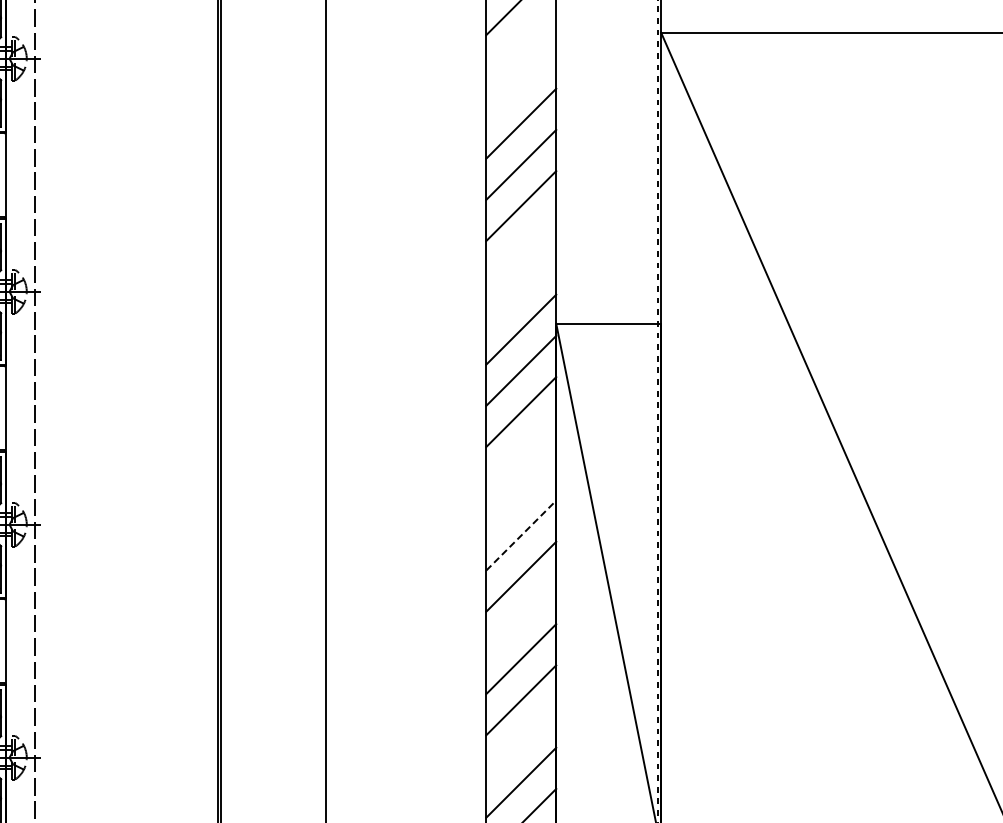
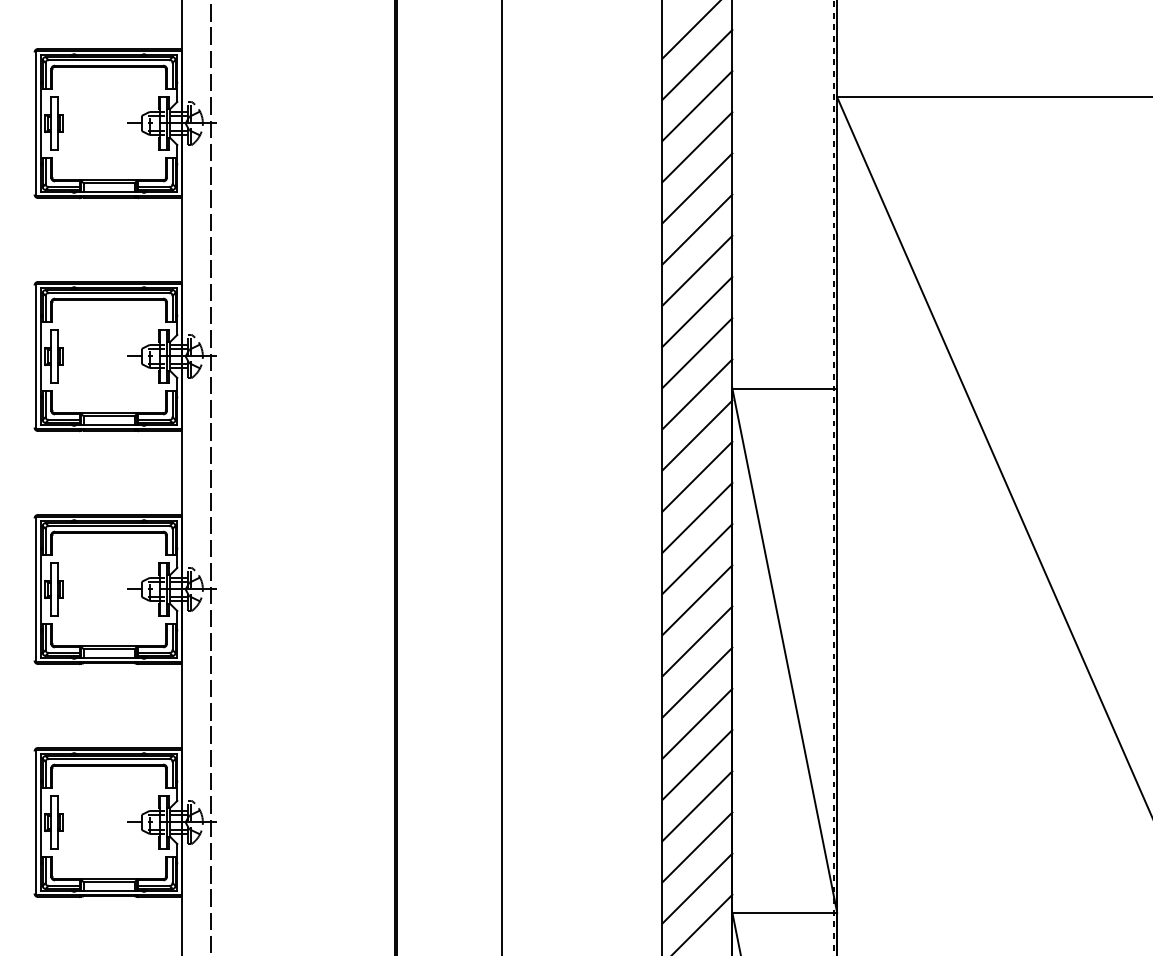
line: (521, 41) -> (697, 106), added
line: (521, 82) -> (697, 147), added
line: (521, 246) -> (697, 311), added
line: (521, 288) -> (697, 353), added
line: (521, 452) -> (697, 517), added
line: (521, 494) -> (697, 559), added
line: (521, 534) -> (697, 599), dashed -> solid
line: (521, 617) -> (697, 682), added
line: (521, 741) -> (697, 806), added

